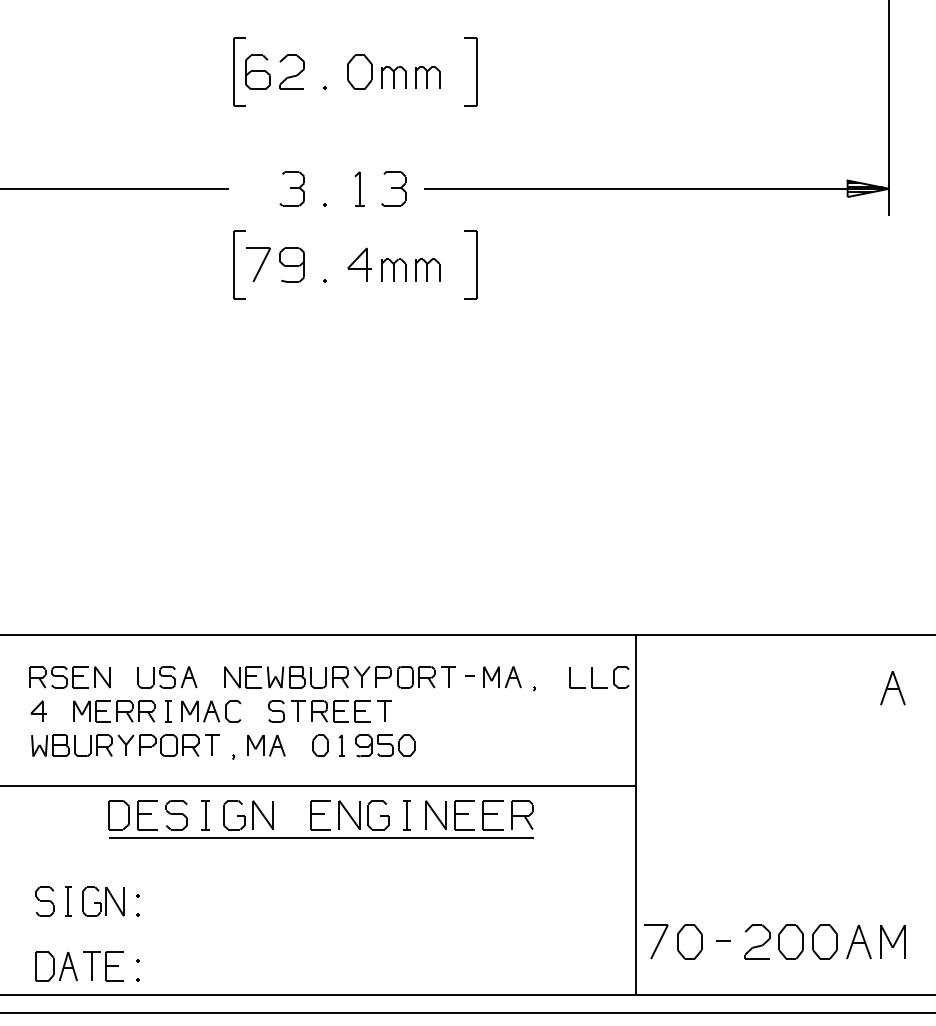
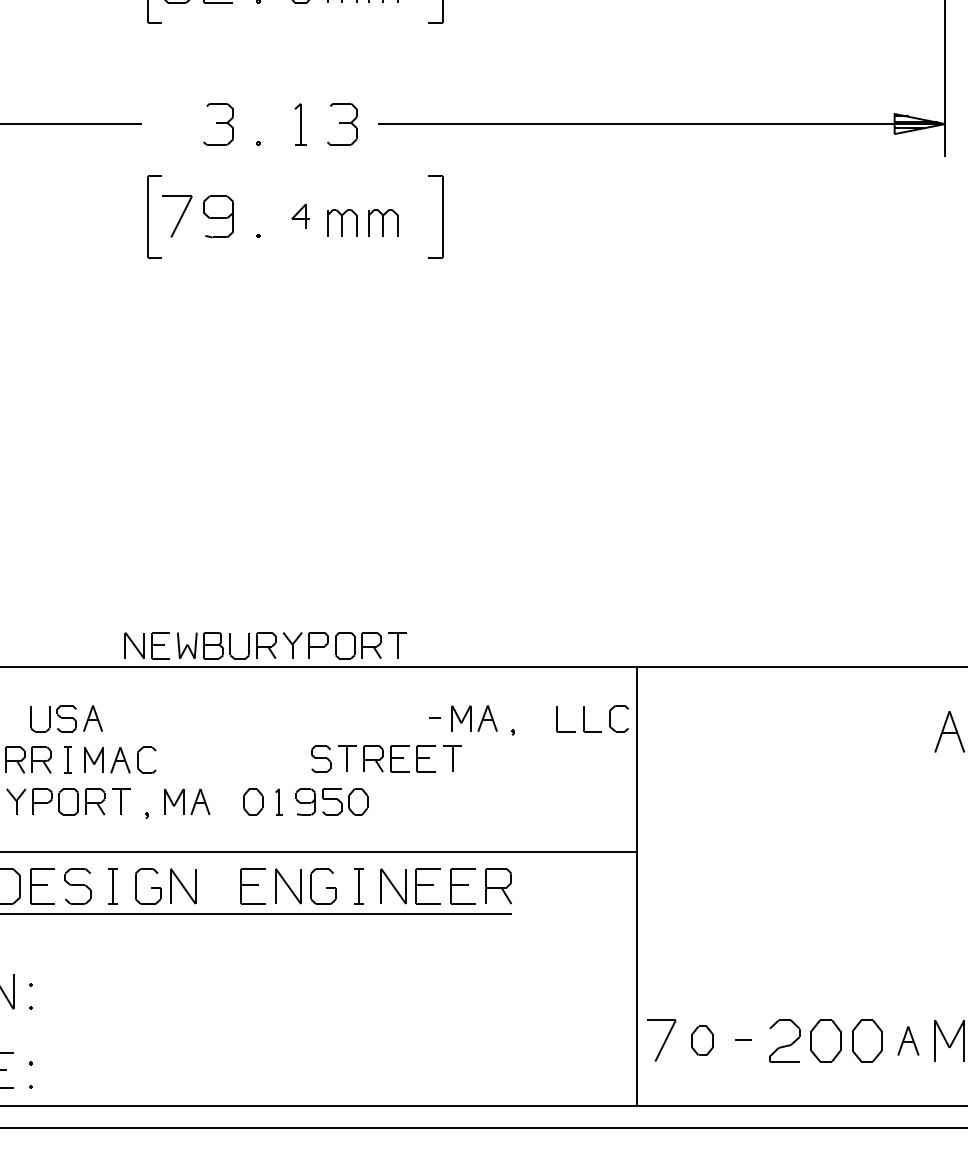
part: (359, 264) -> (300, 216), size x0.6
part: (339, 677) -> (265, 645), moved
part: (329, 711) -> (385, 759), moved
part: (689, 941) -> (702, 1040), size x0.7
part: (858, 942) -> (907, 1041), size x0.7

